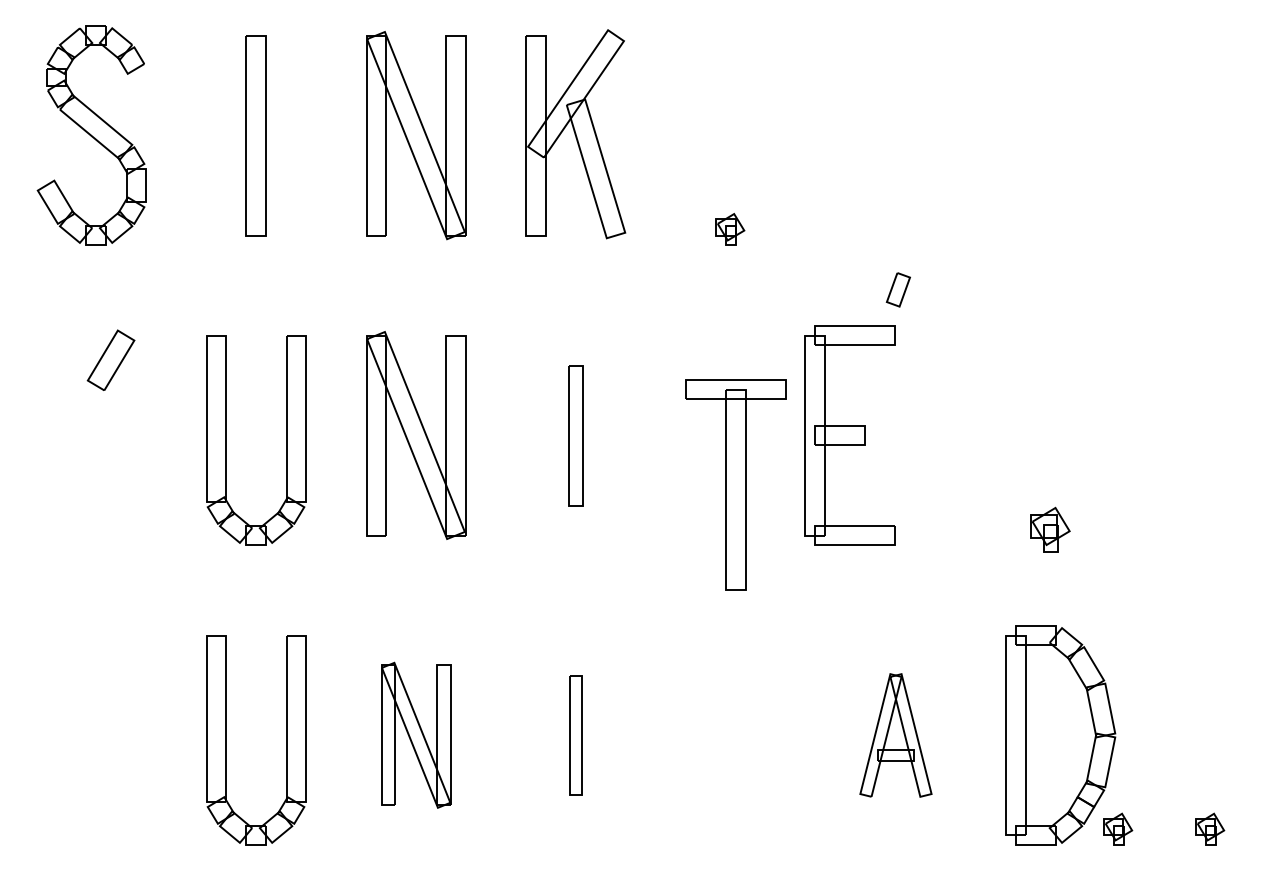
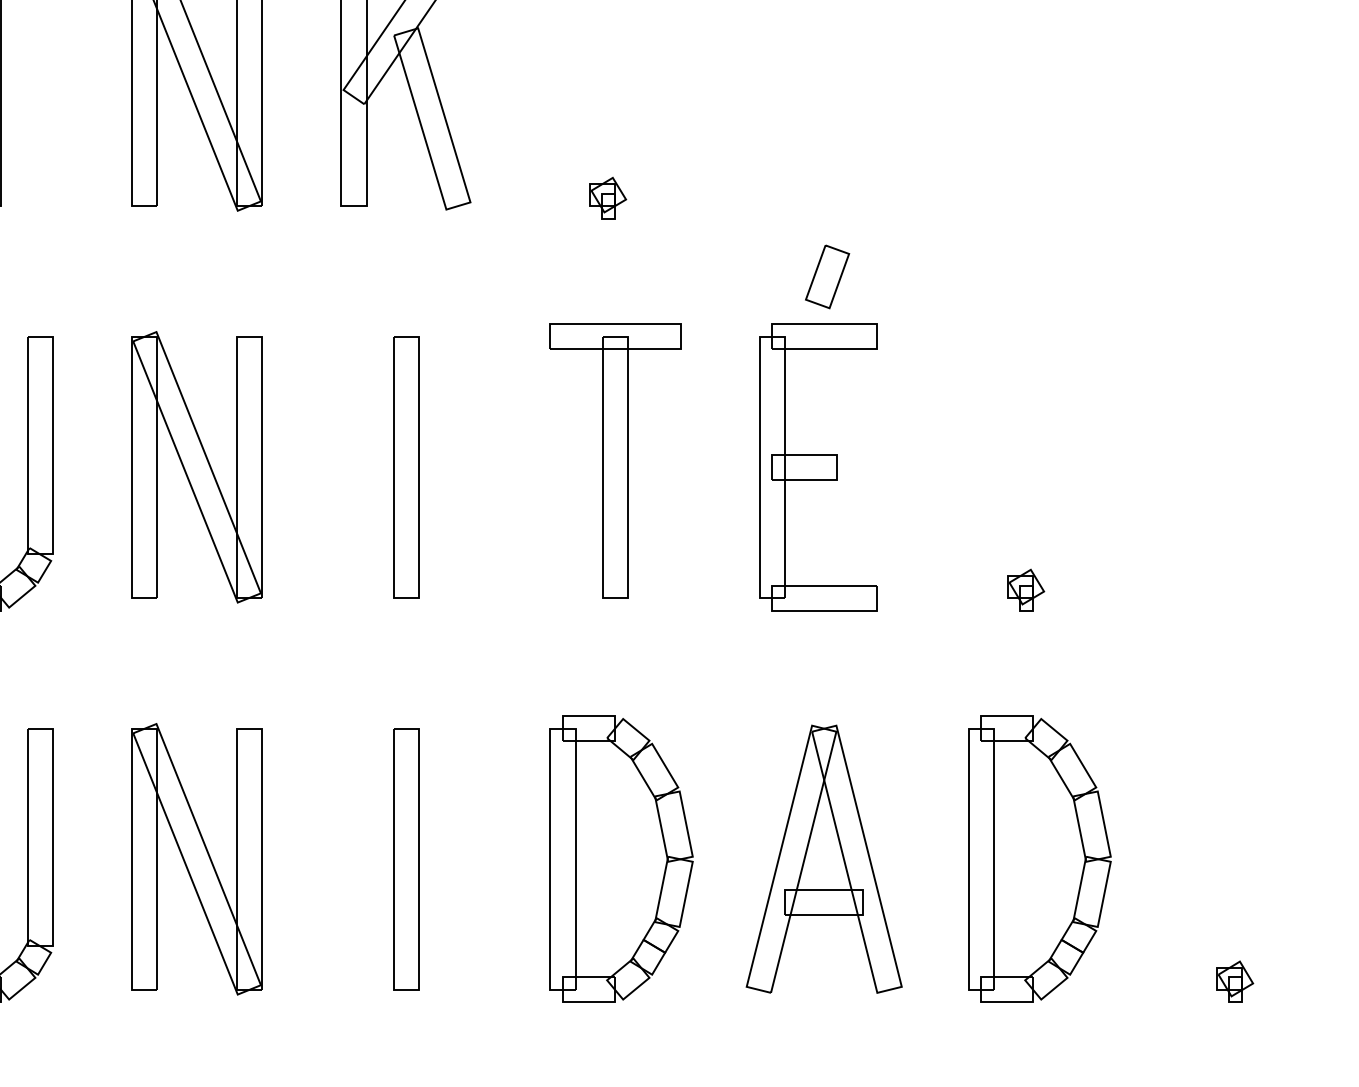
part: (898, 289) -> (827, 276), size x1.43
part: (575, 435) -> (405, 467), size x1.43
part: (849, 435) -> (817, 467), moved
part: (735, 484) -> (614, 460), moved
part: (1050, 528) -> (1026, 588), size x0.71
part: (416, 734) -> (197, 857), size x1.43
part: (575, 735) -> (405, 859), size x1.67
part: (740, 735) -> (621, 859), added
part: (895, 735) -> (823, 859), size x1.67
part: (1118, 828) -> (1115, 980), removed

